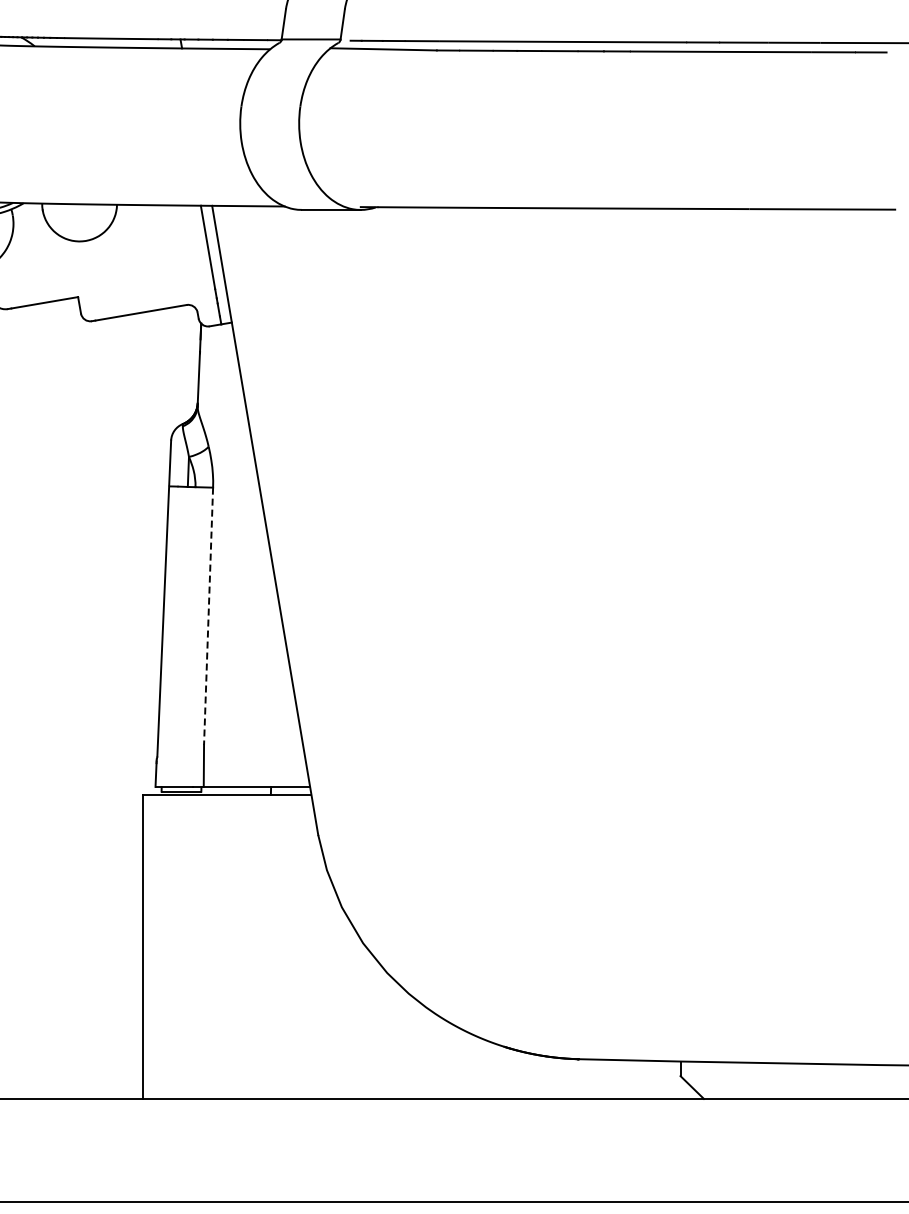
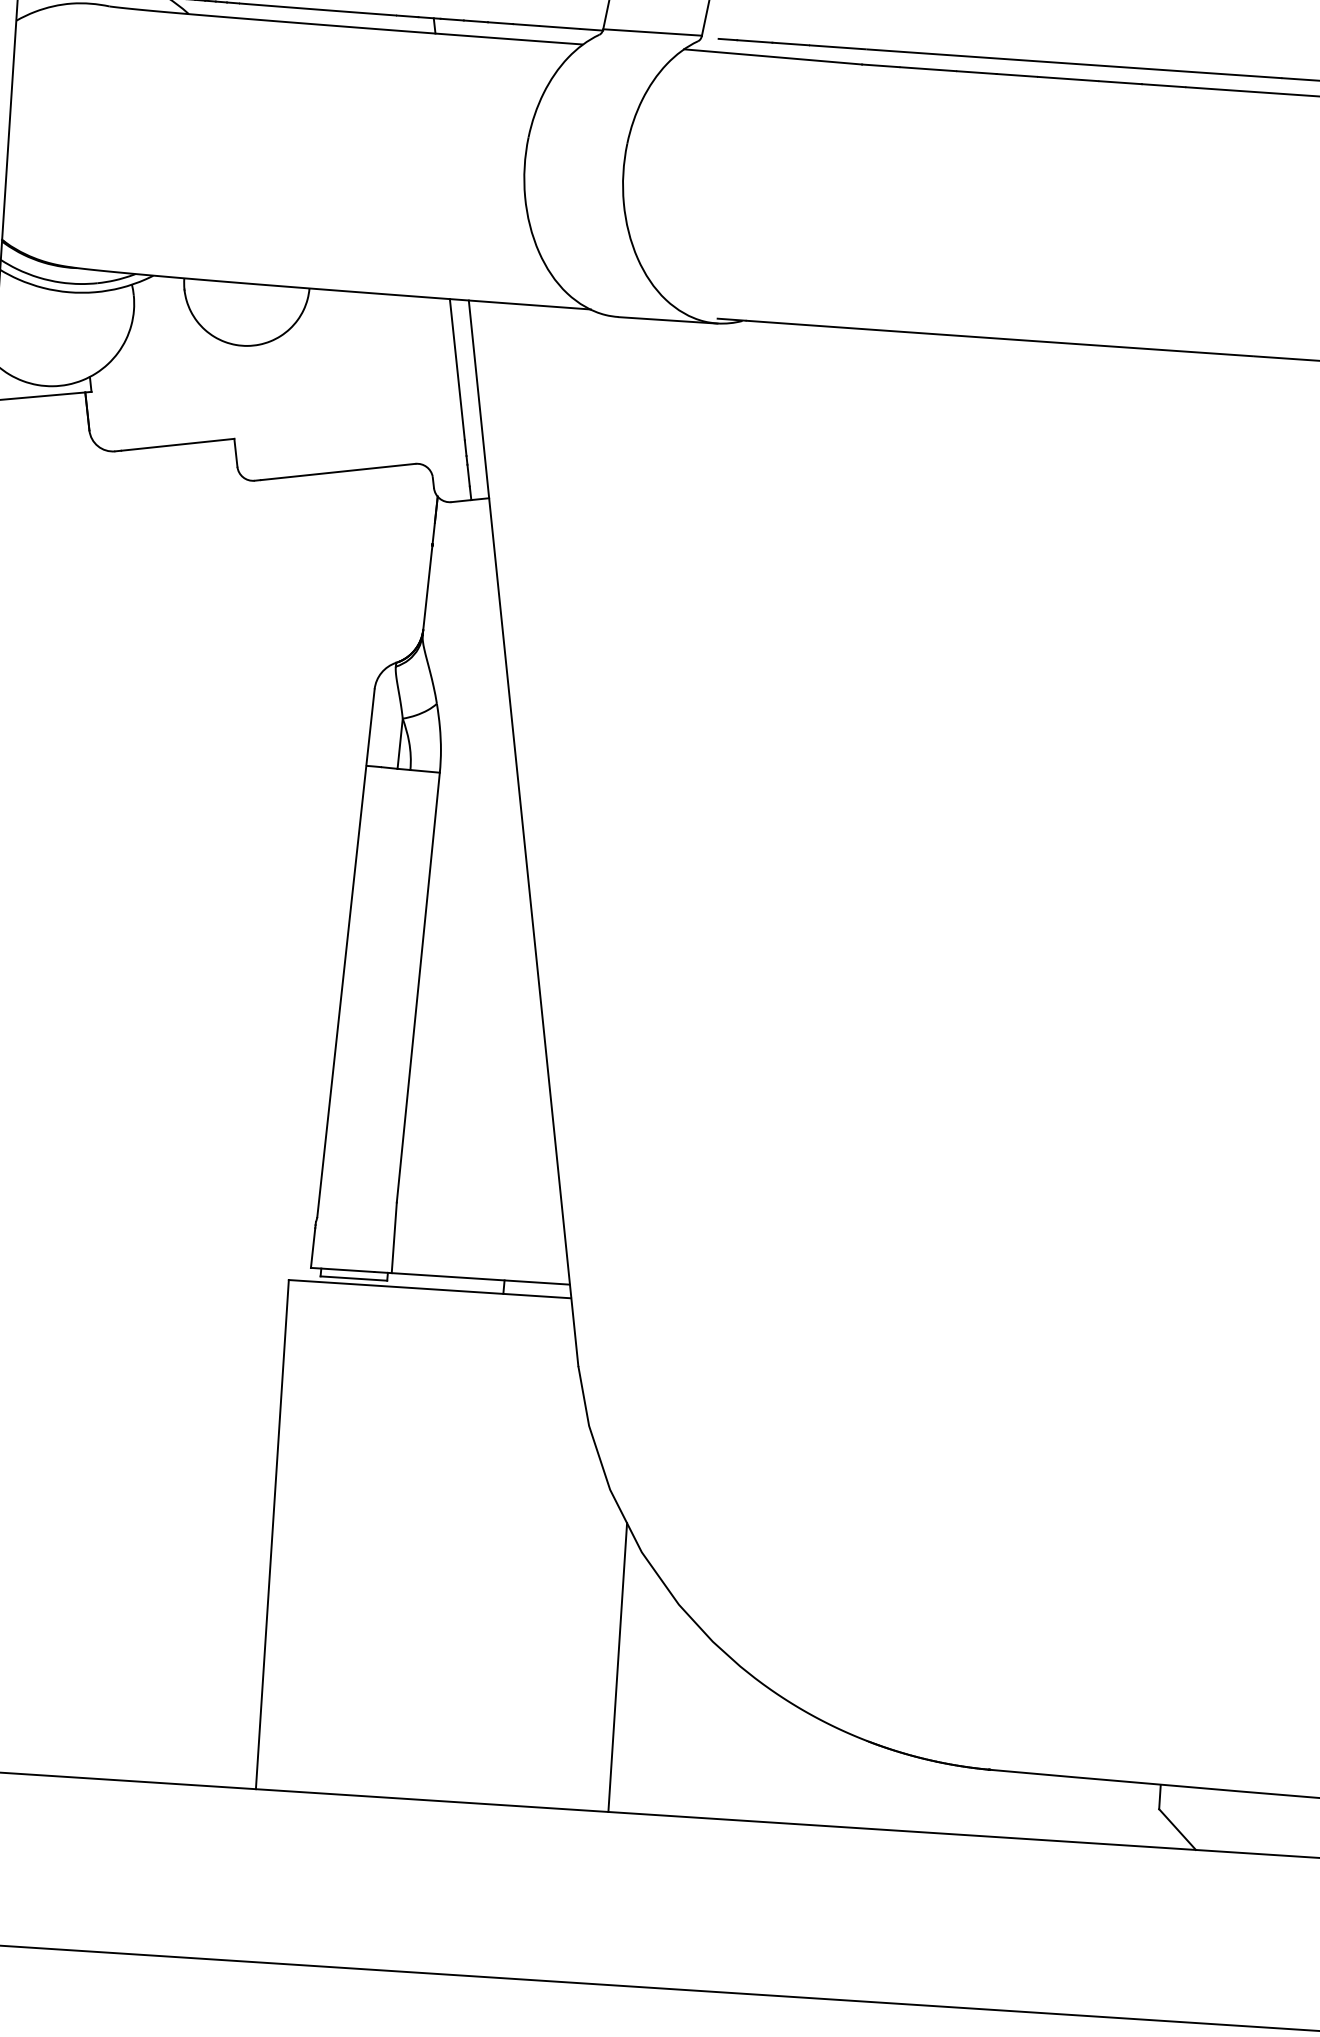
line: (208, 616) -> (418, 988), dashed -> solid
line: (353, 1012) -> (618, 1667), added

